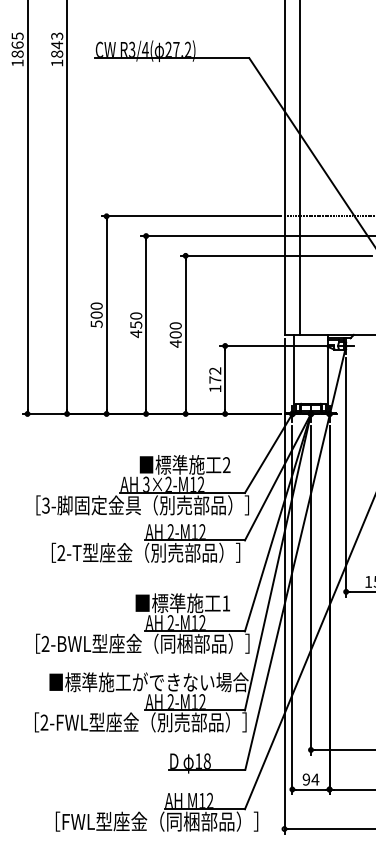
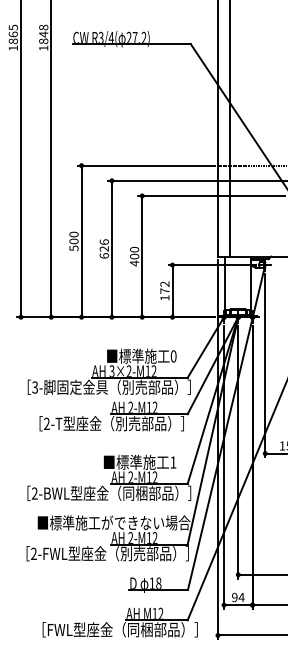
text: (56, 36) -> (43, 27), 1843 -> 1848
text: (135, 324) -> (103, 248), 450 -> 626
text: (226, 465) -> (173, 356), 2 -> 0

